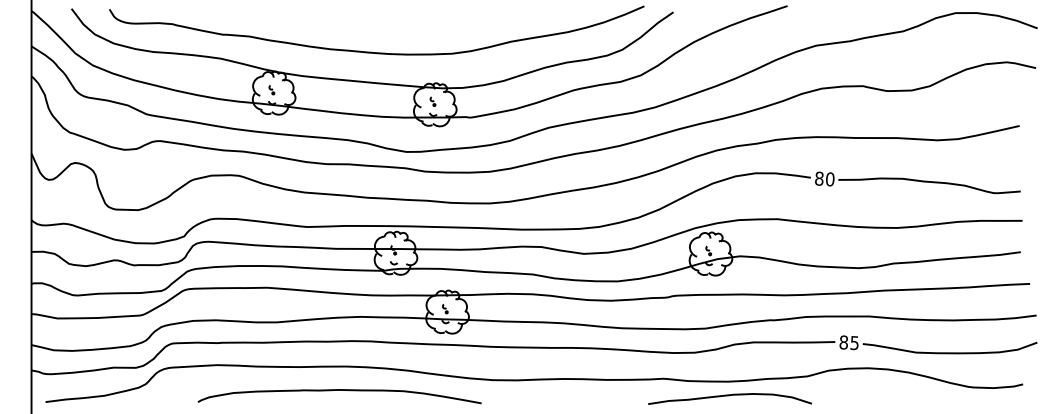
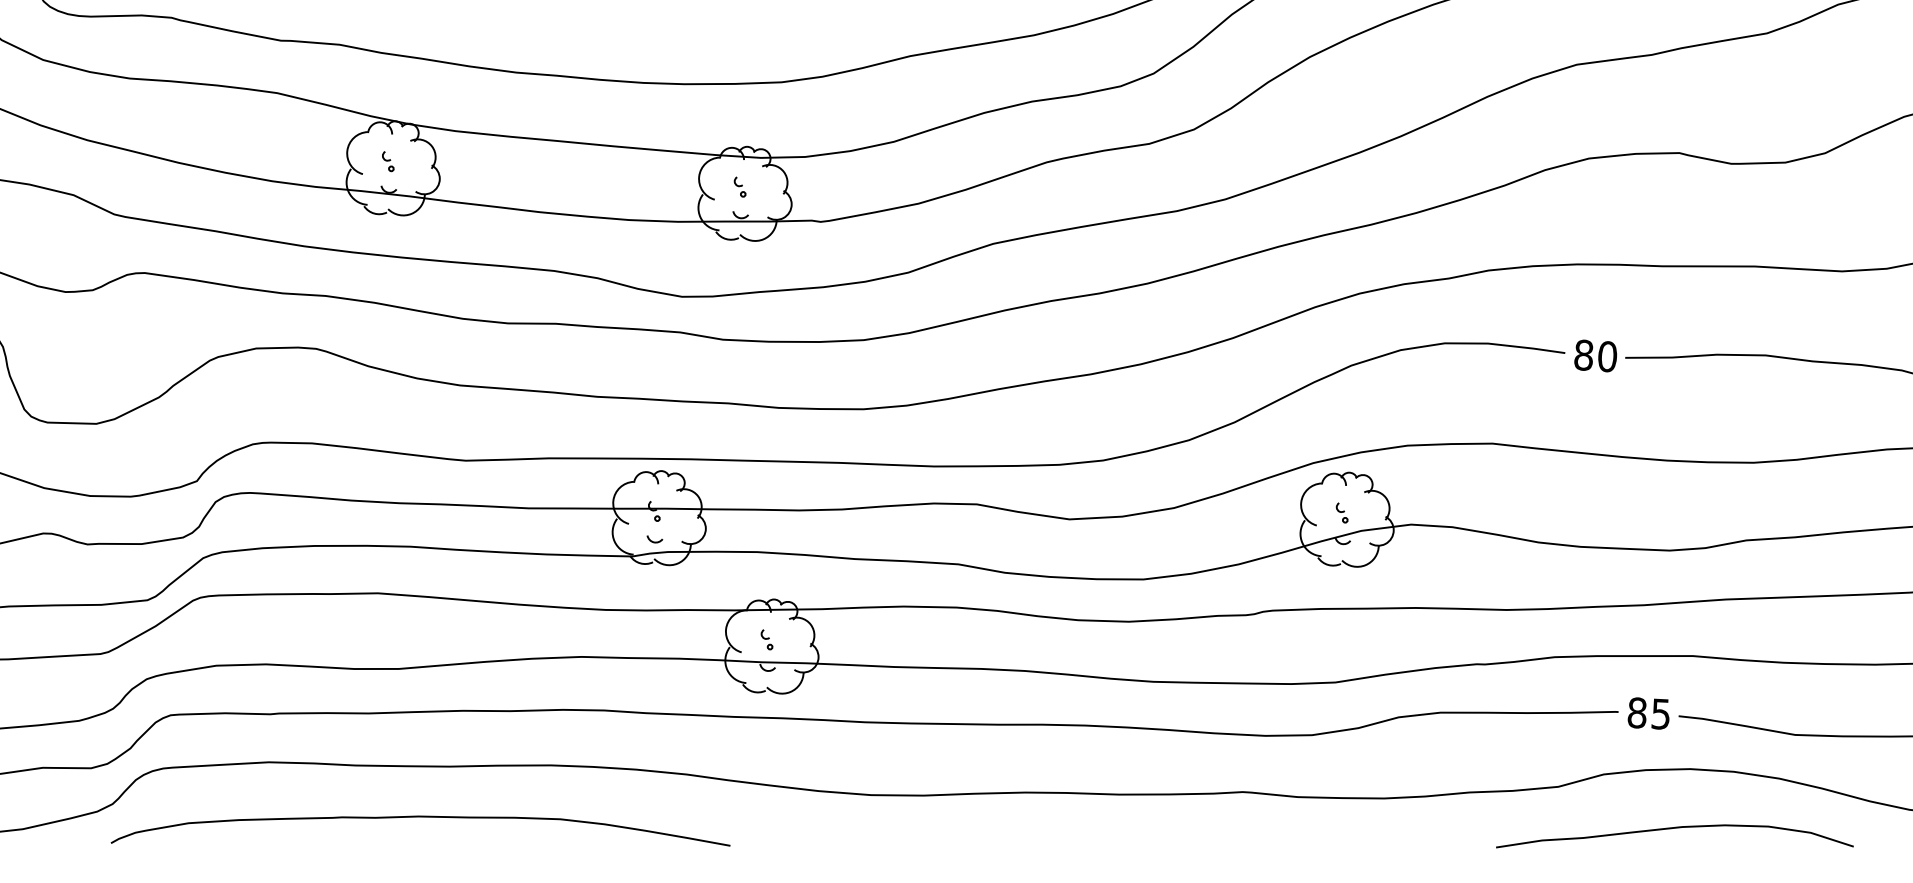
curve: (339, 390) -> (420, 817), moved
curve: (729, 396) -> (1673, 830), moved

